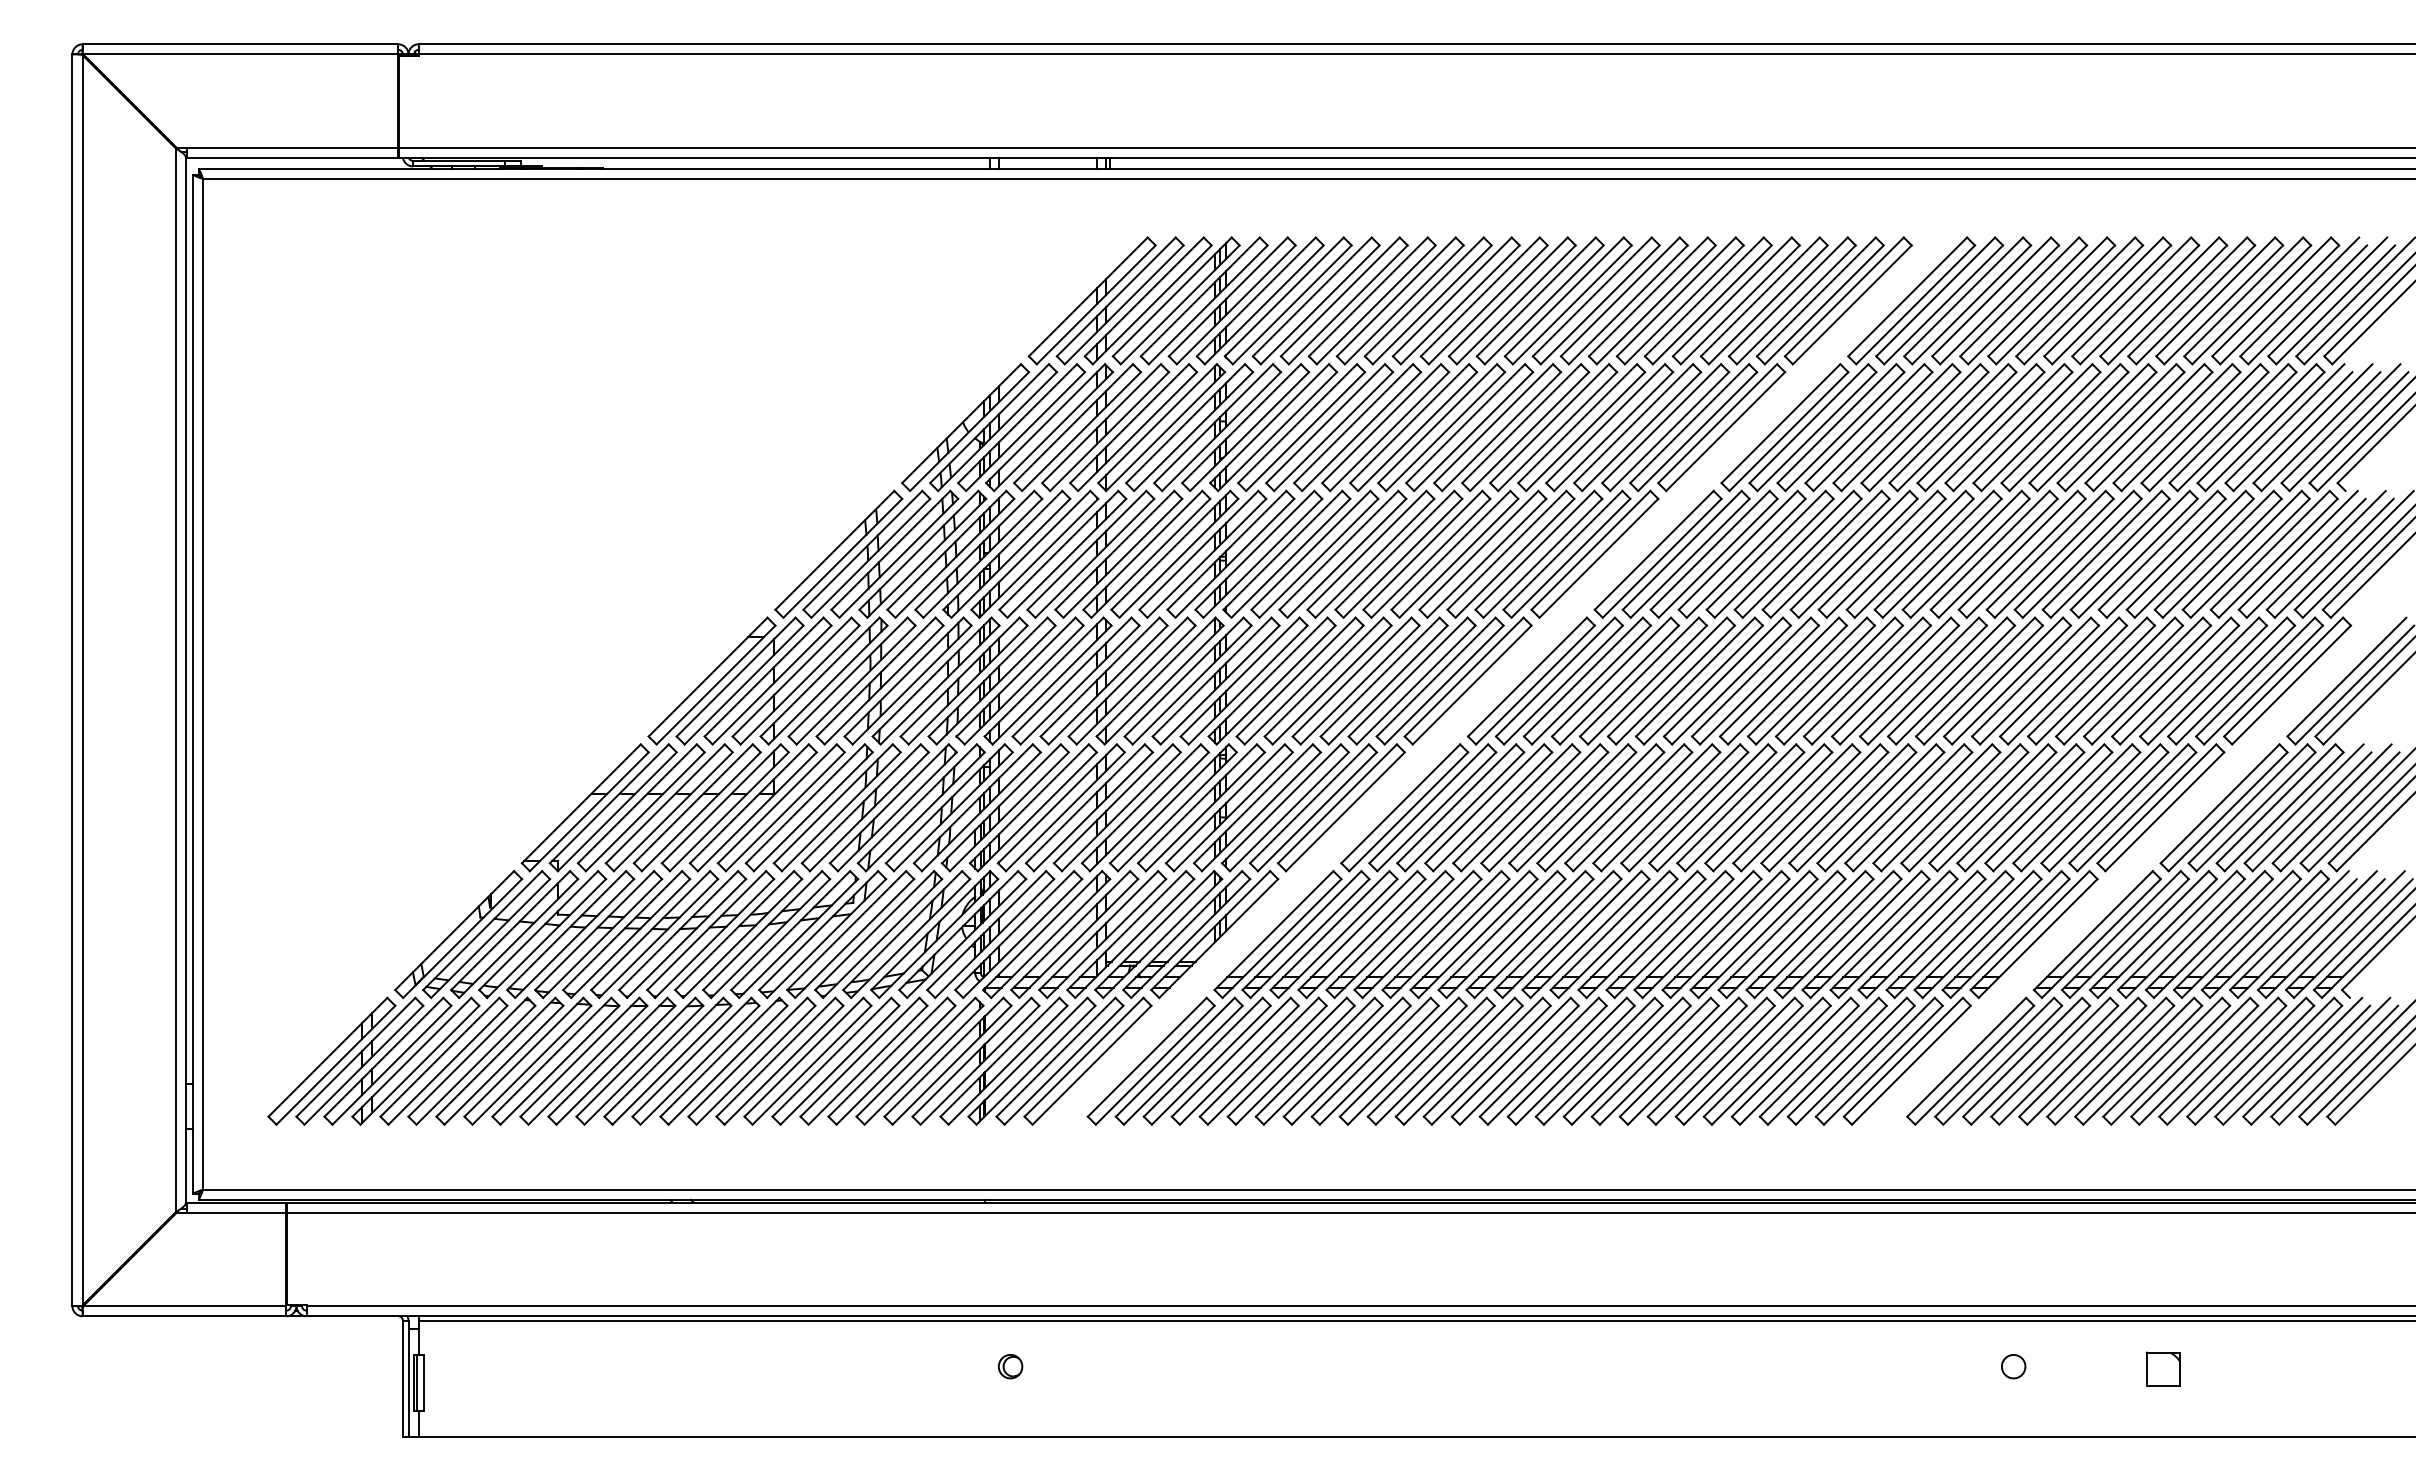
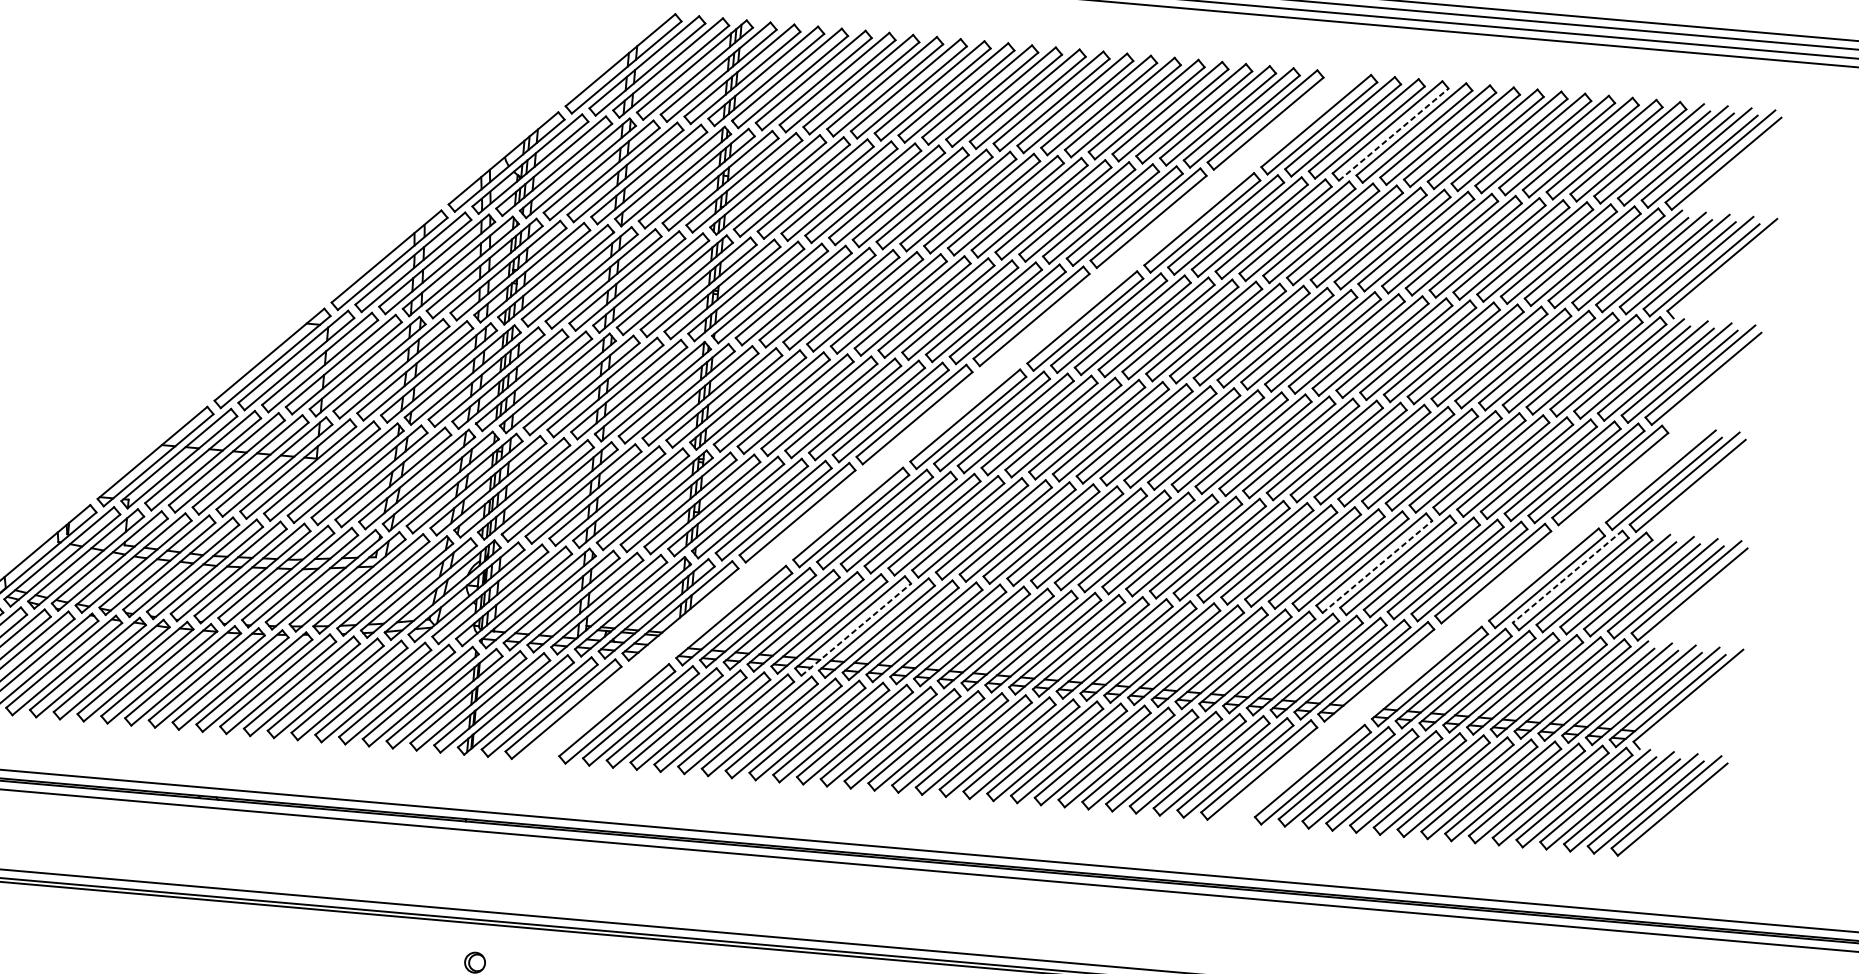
line: (1999, 304) -> (1393, 134), solid -> dashed
line: (2247, 804) -> (1567, 577), solid -> dashed
line: (2024, 811) -> (1377, 566), solid -> dashed
line: (1422, 938) -> (856, 629), solid -> dashed

